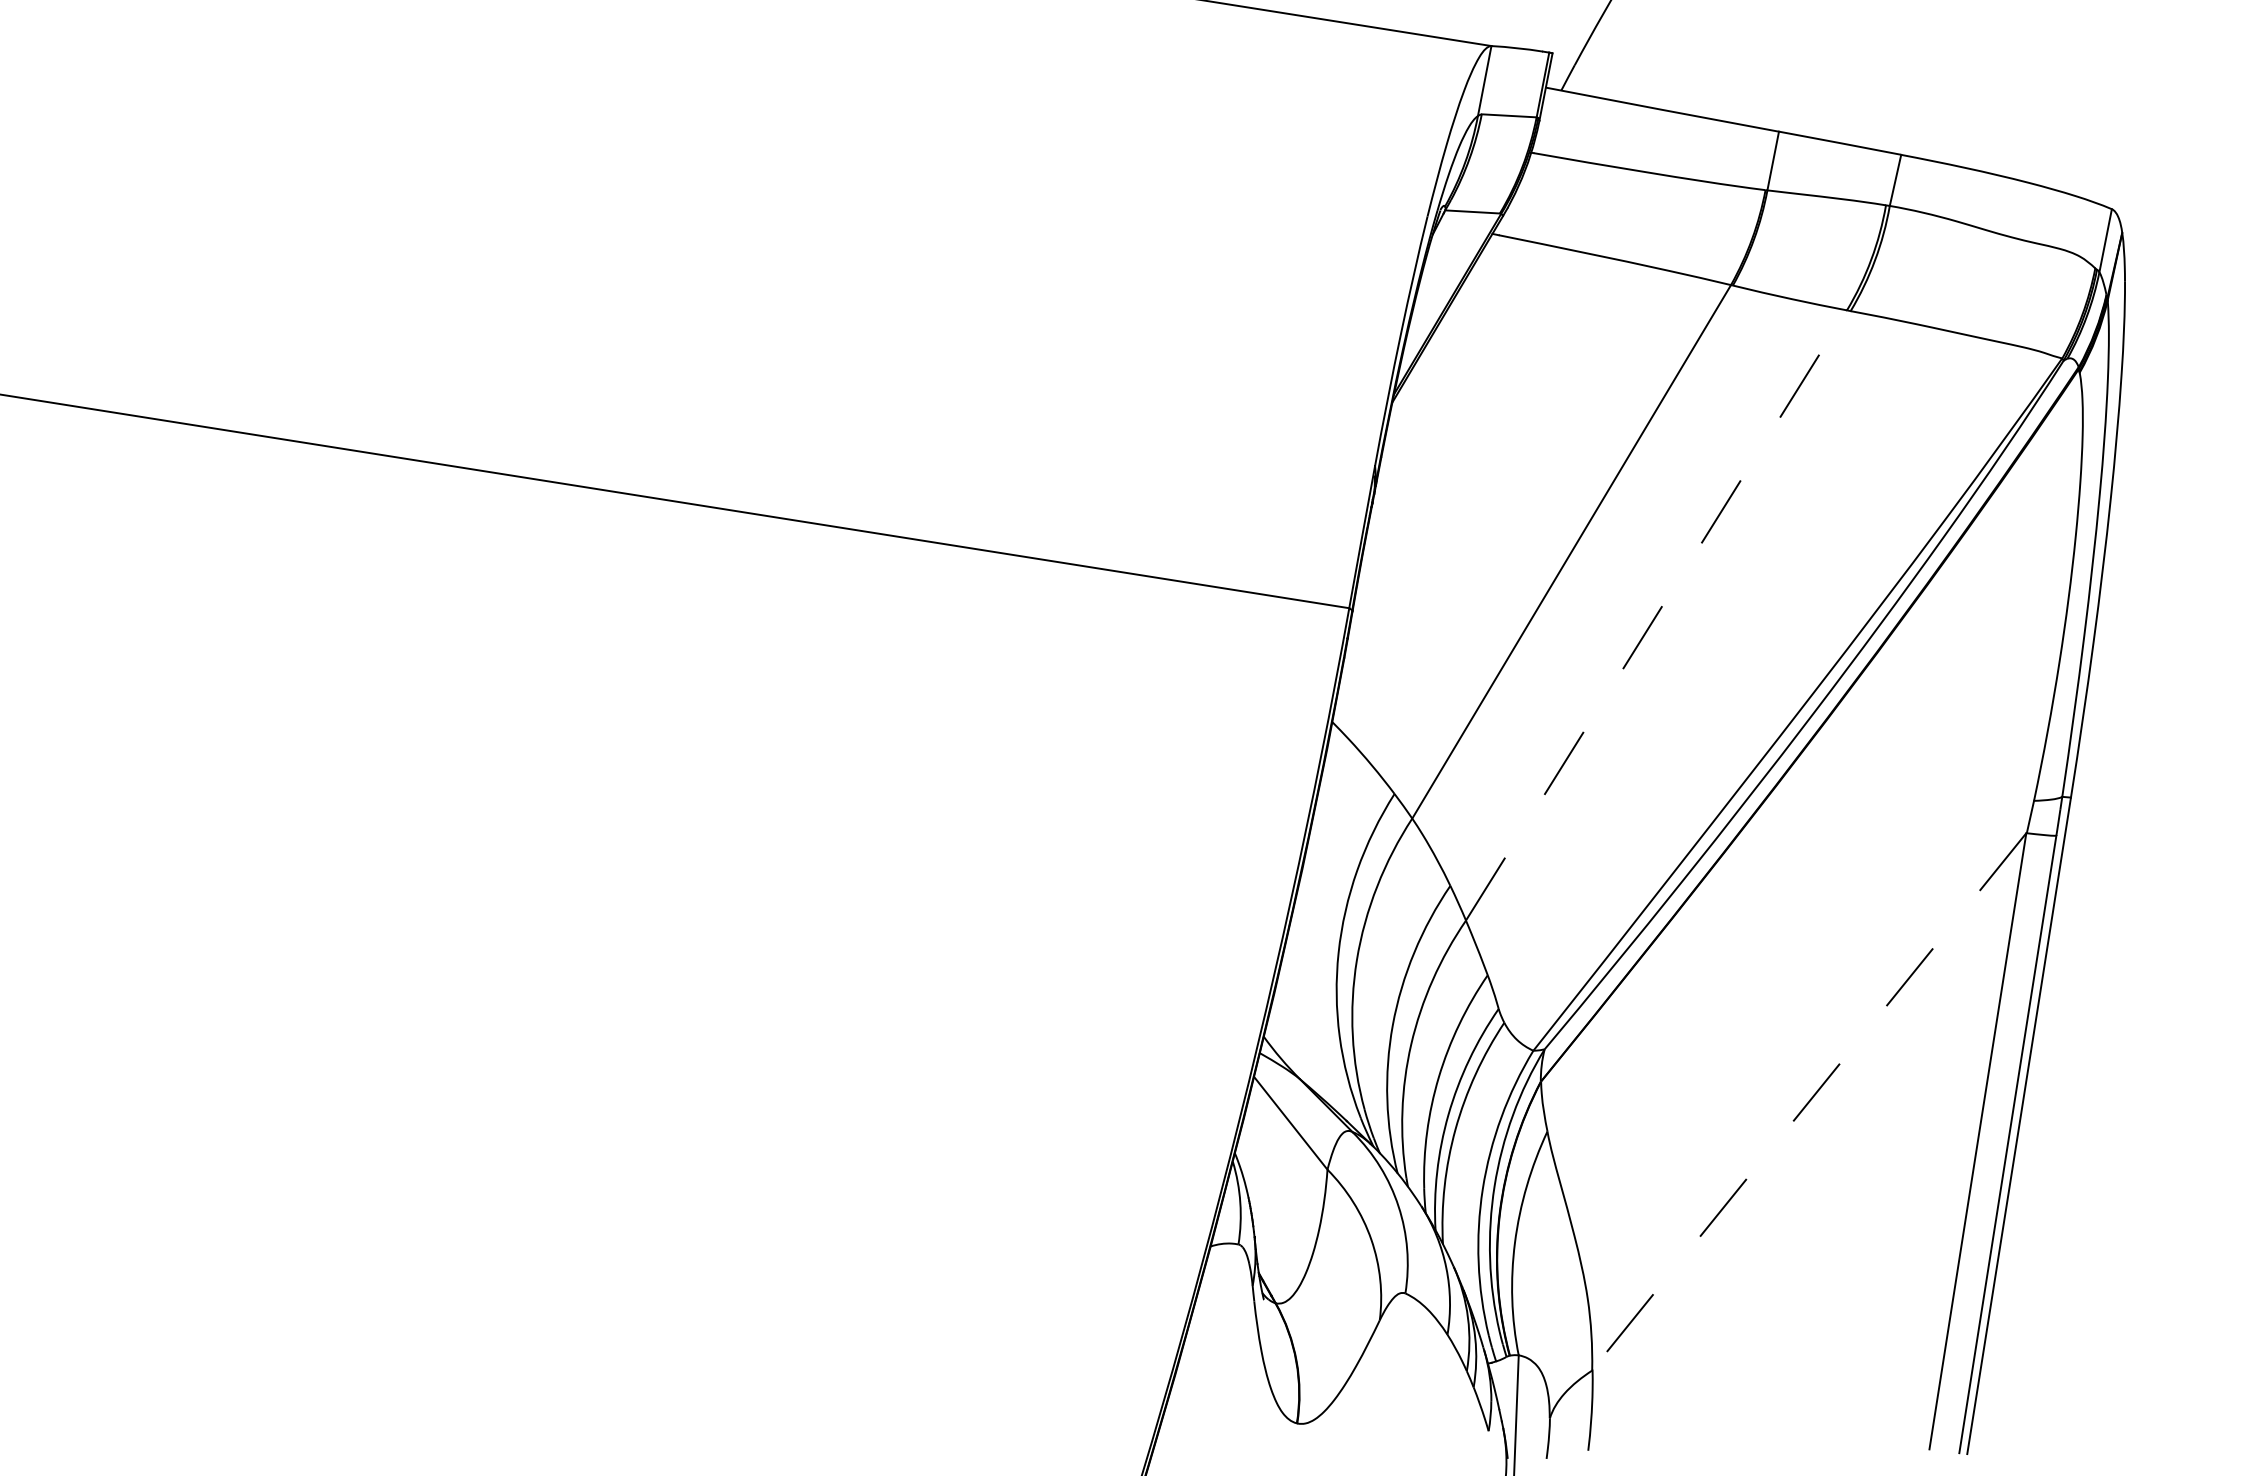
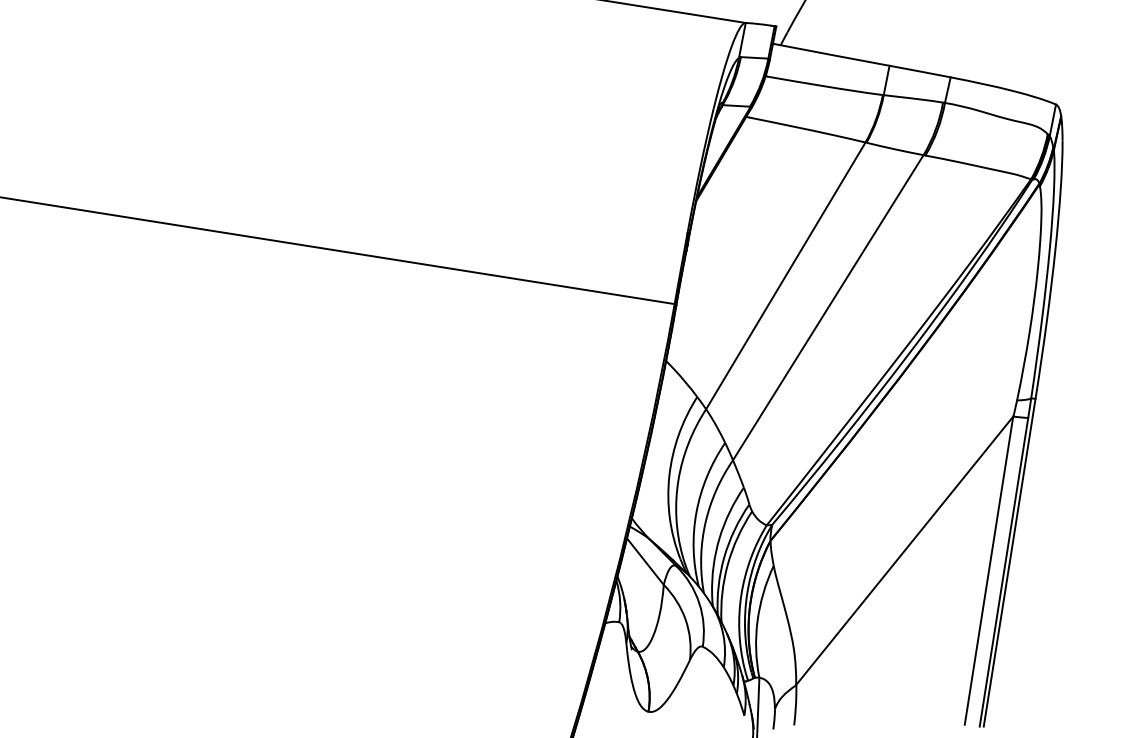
line: (1656, 615) -> (828, 307), dashed -> solid
line: (1808, 1102) -> (904, 551), dashed -> solid

